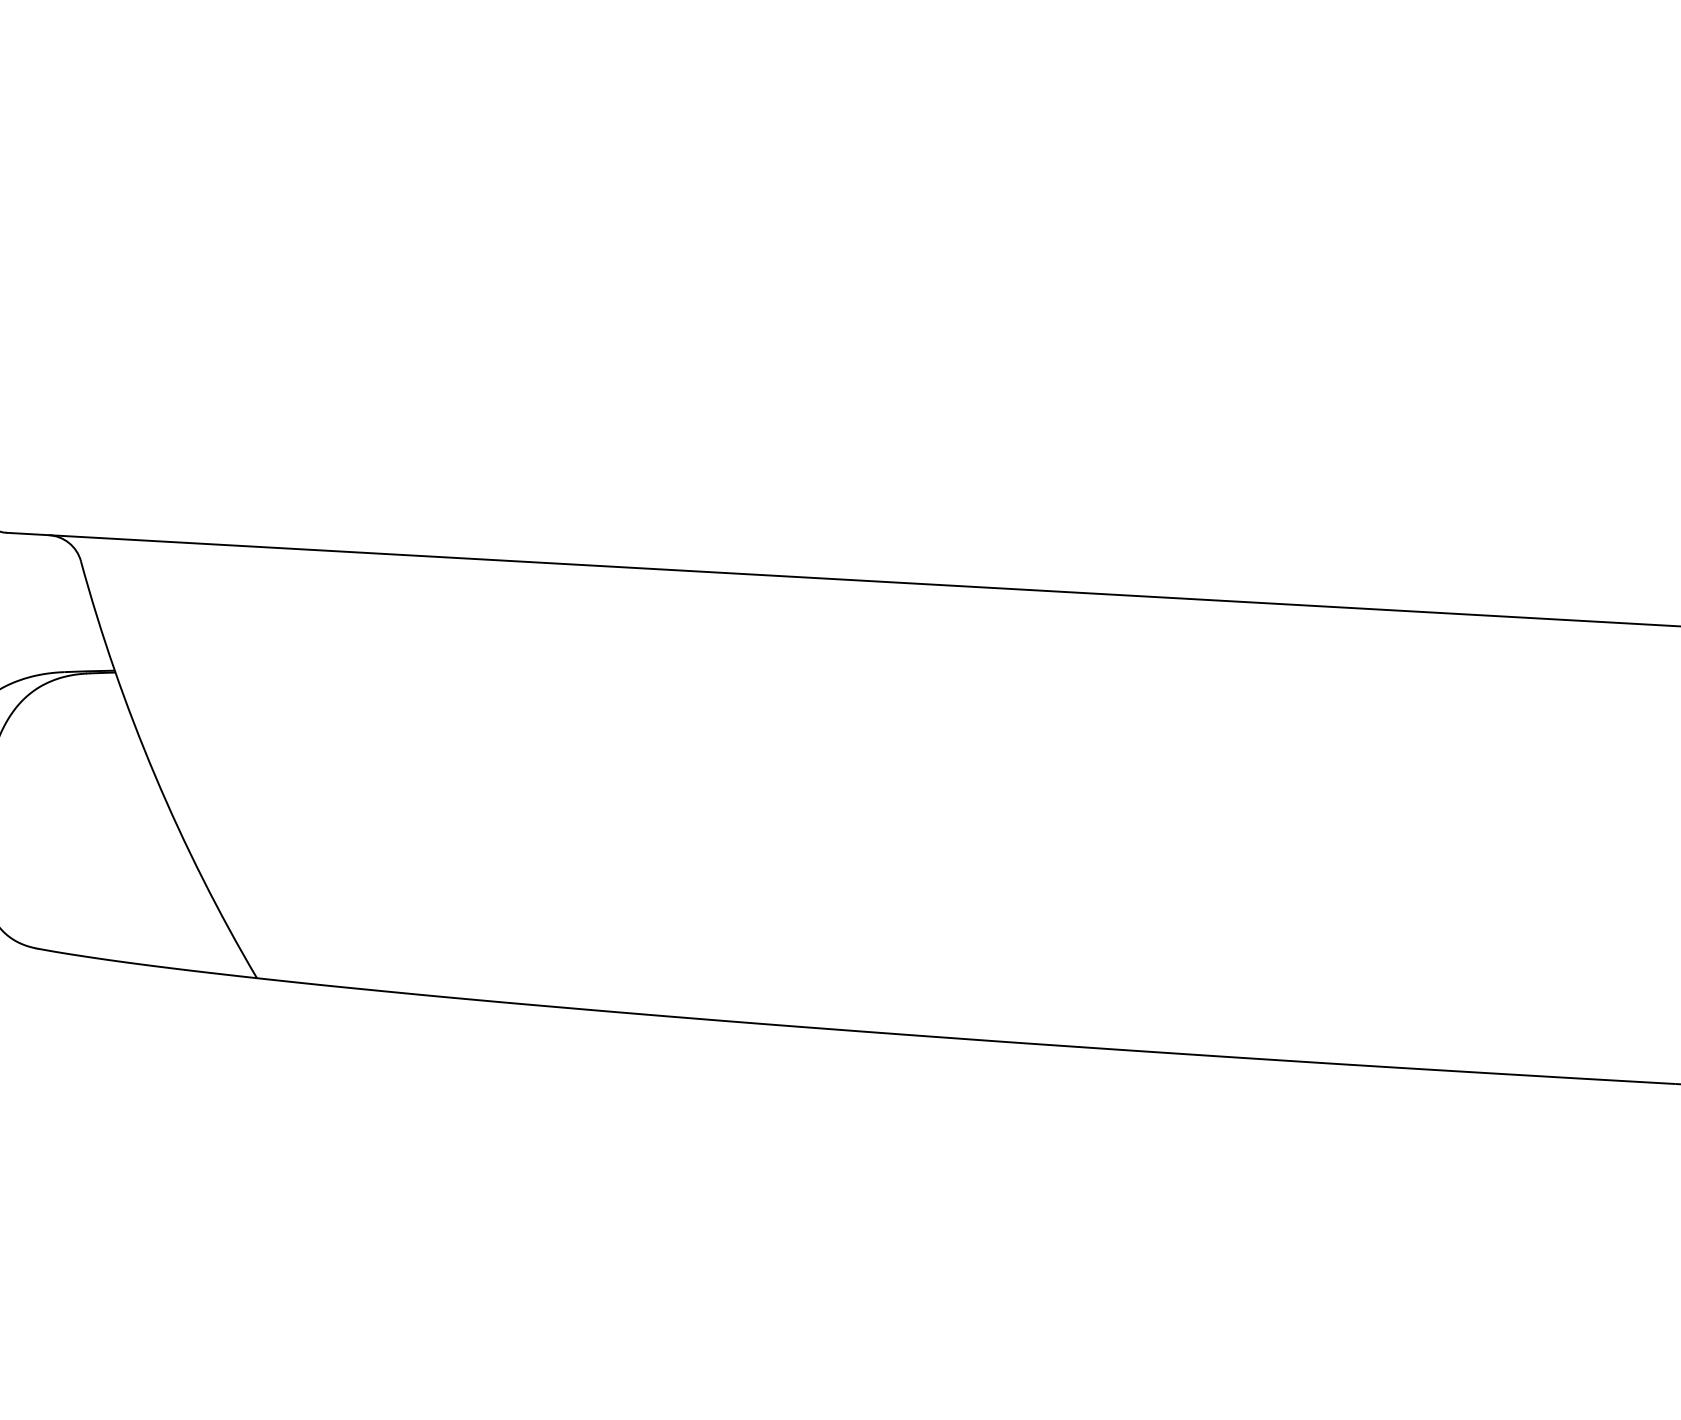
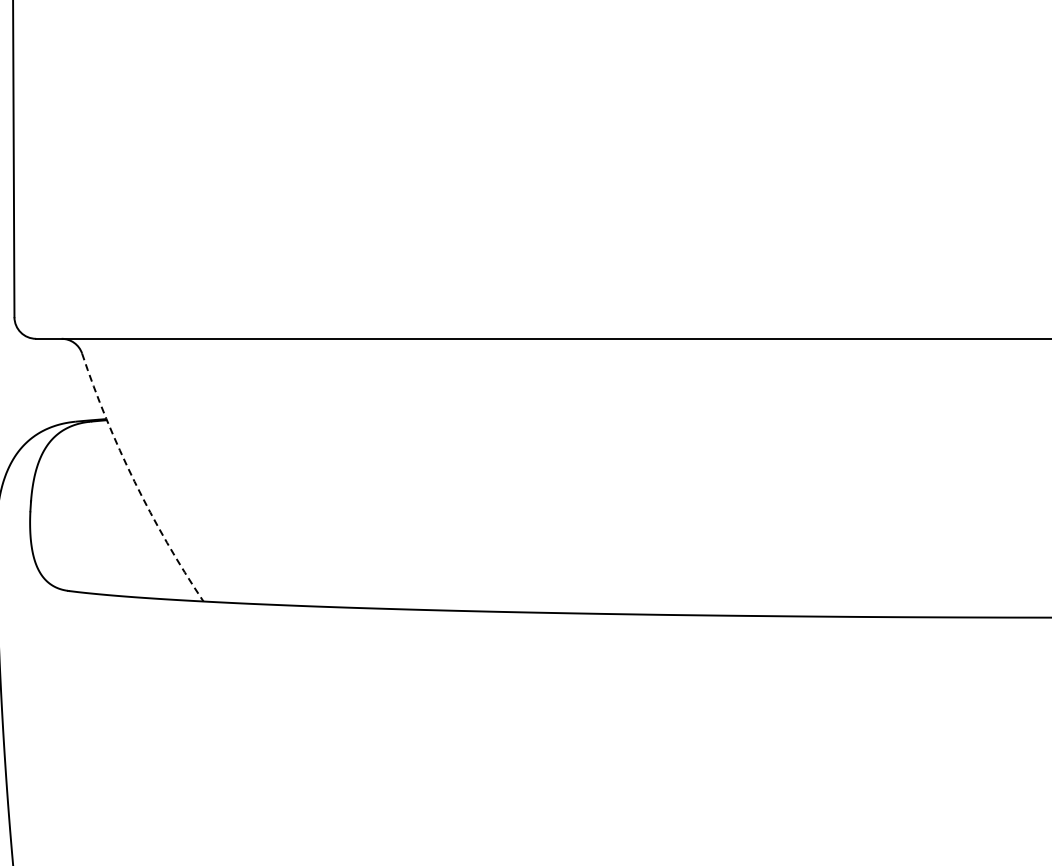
arc: (154, 775) -> (134, 481), solid -> dashed

